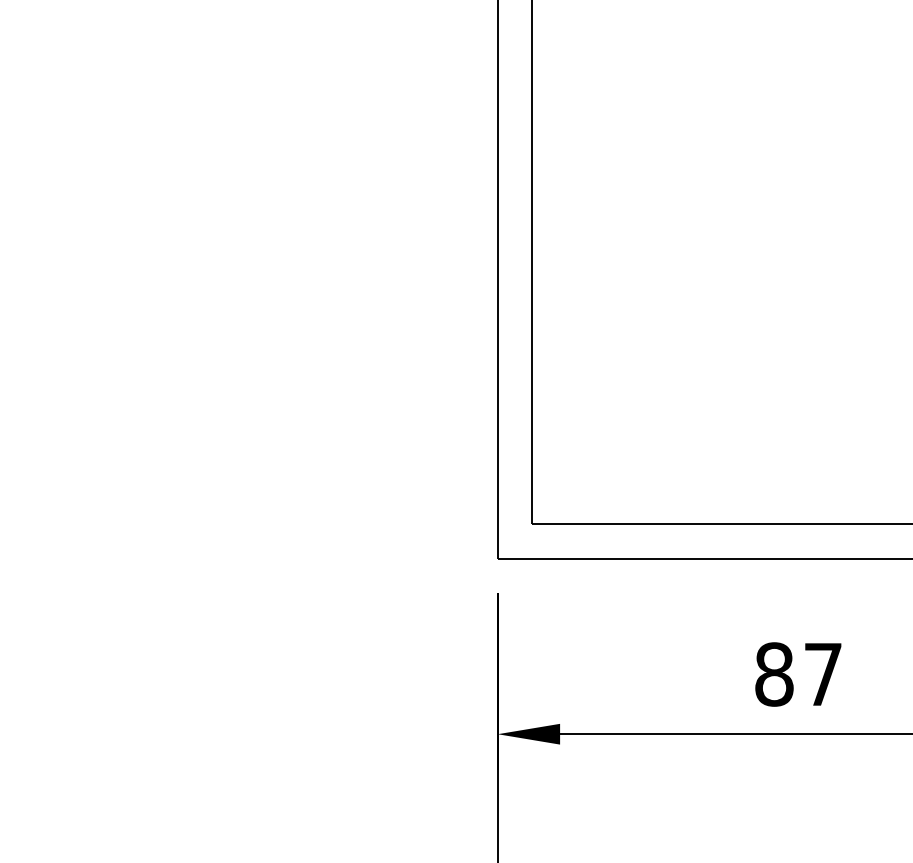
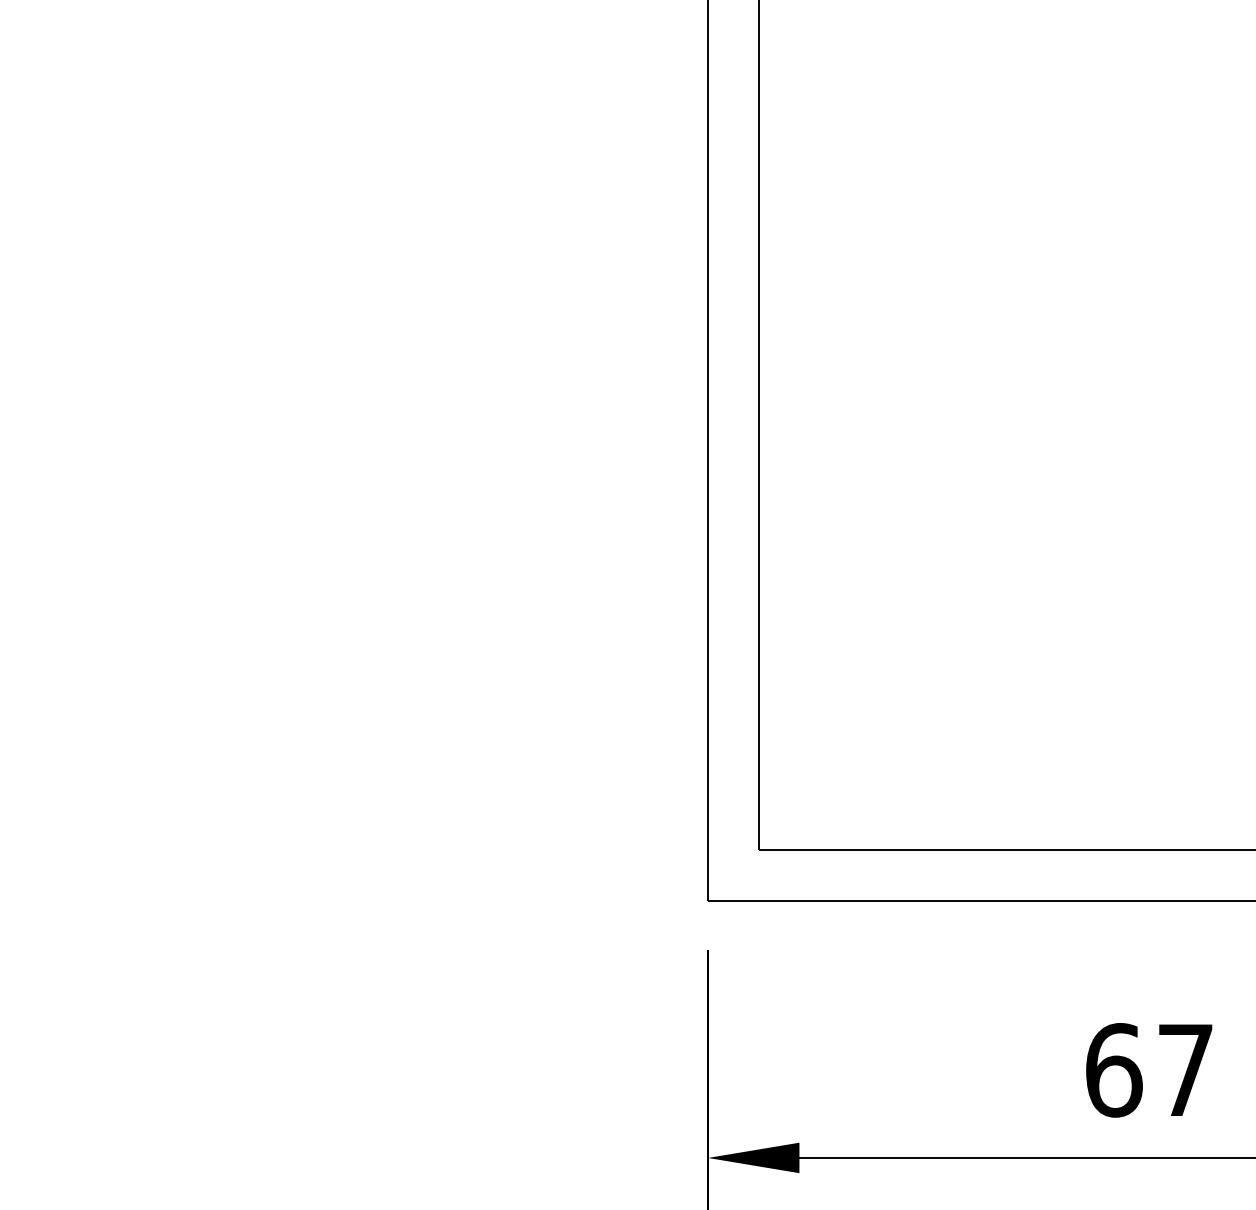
text: (774, 674) -> (1114, 1070), 87 -> 67

